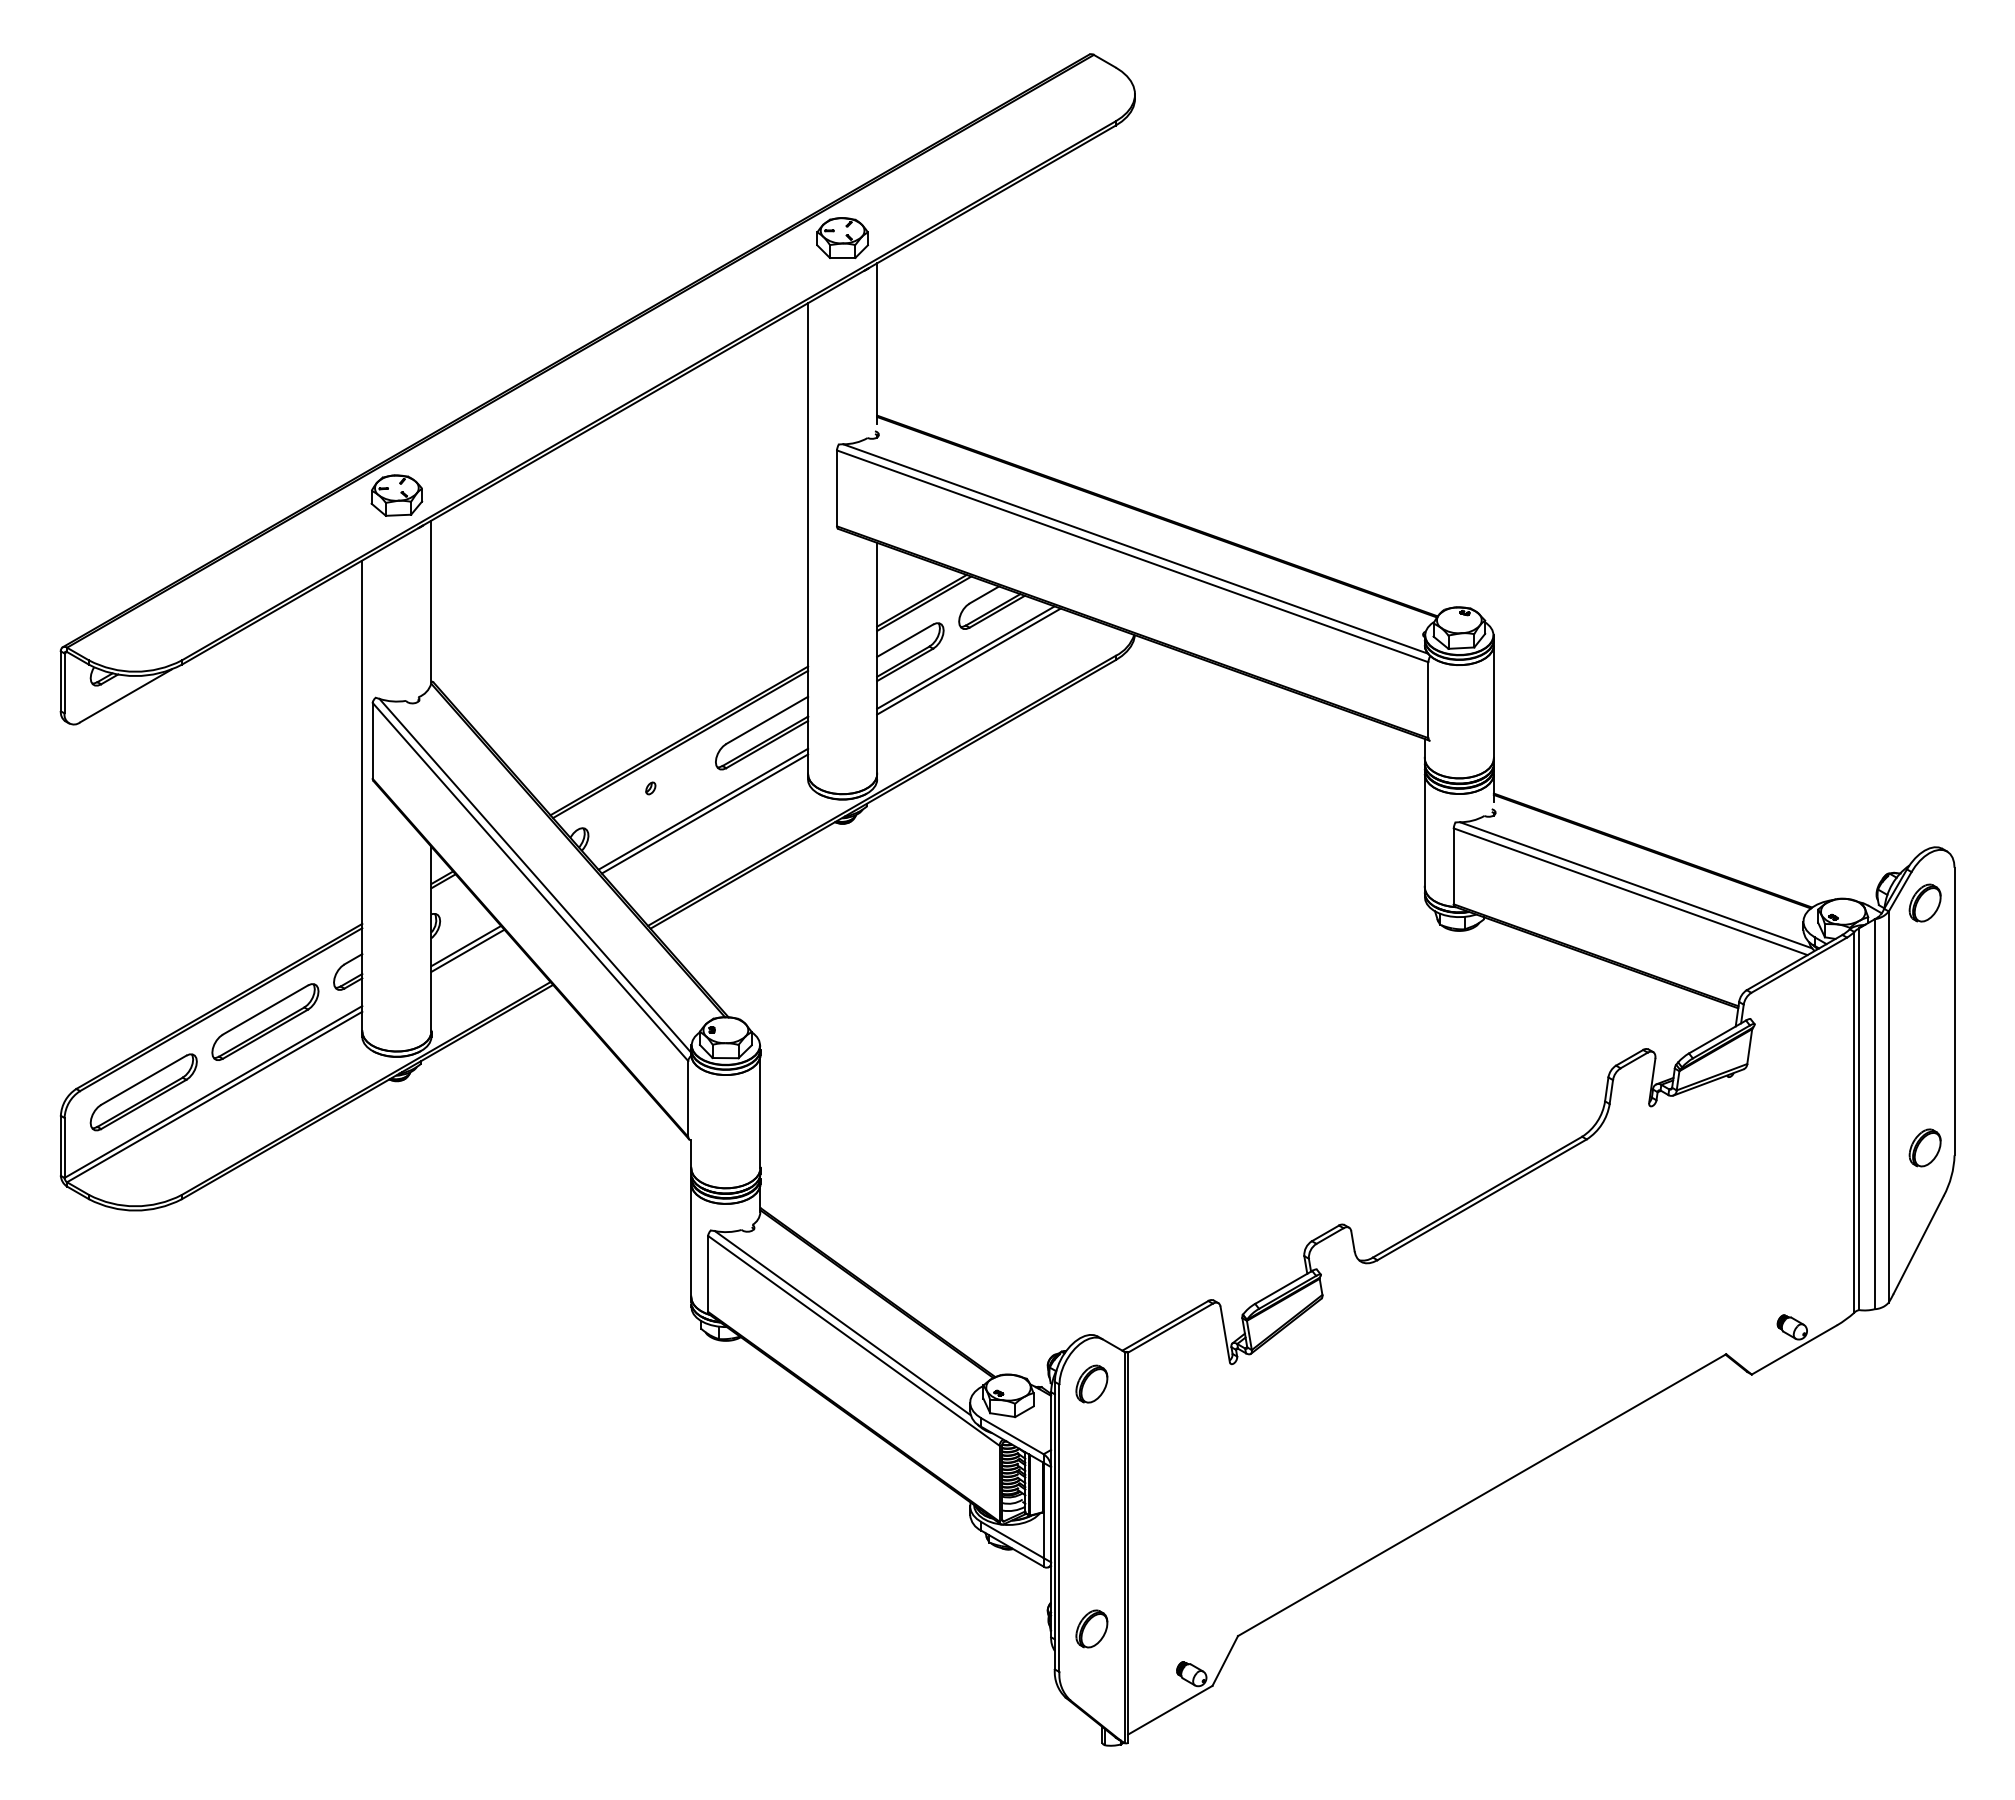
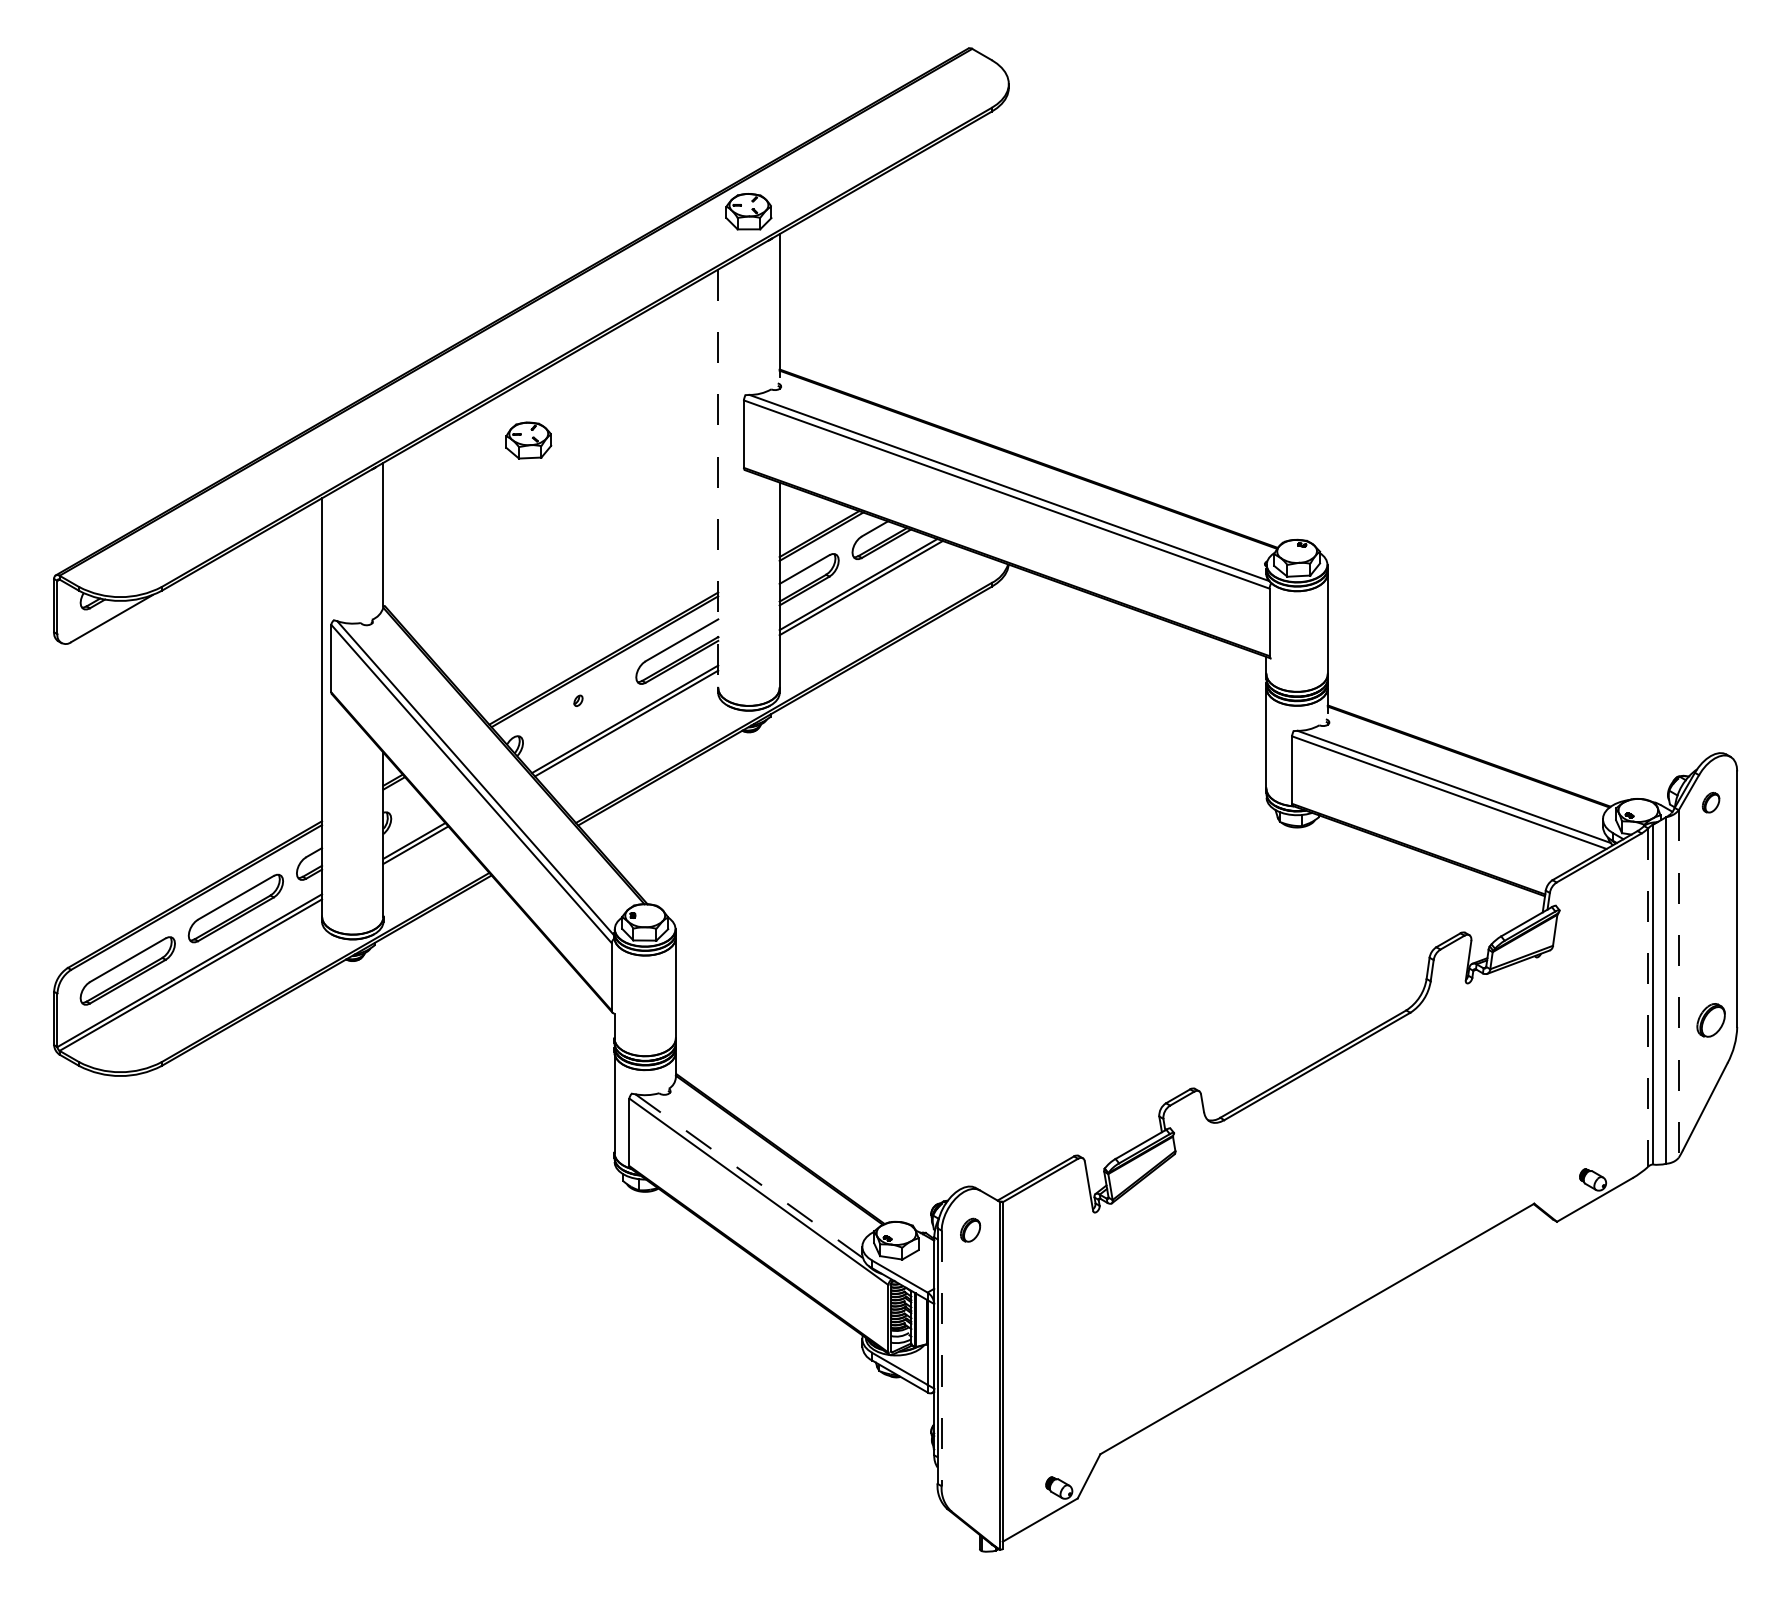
part: (396, 495) -> (528, 440), moved
line: (808, 538) -> (718, 478), solid -> dashed
part: (1924, 902) -> (1710, 802), size x0.6
line: (1888, 1107) -> (1678, 984), solid -> dashed
line: (1854, 1122) -> (1648, 997), solid -> dashed
line: (842, 1323) -> (748, 1176), solid -> dashed
part: (1091, 1383) -> (970, 1229), size x0.7
line: (1059, 1528) -> (941, 1358), solid -> dashed
part: (1091, 1628) -> (970, 1447), removed

